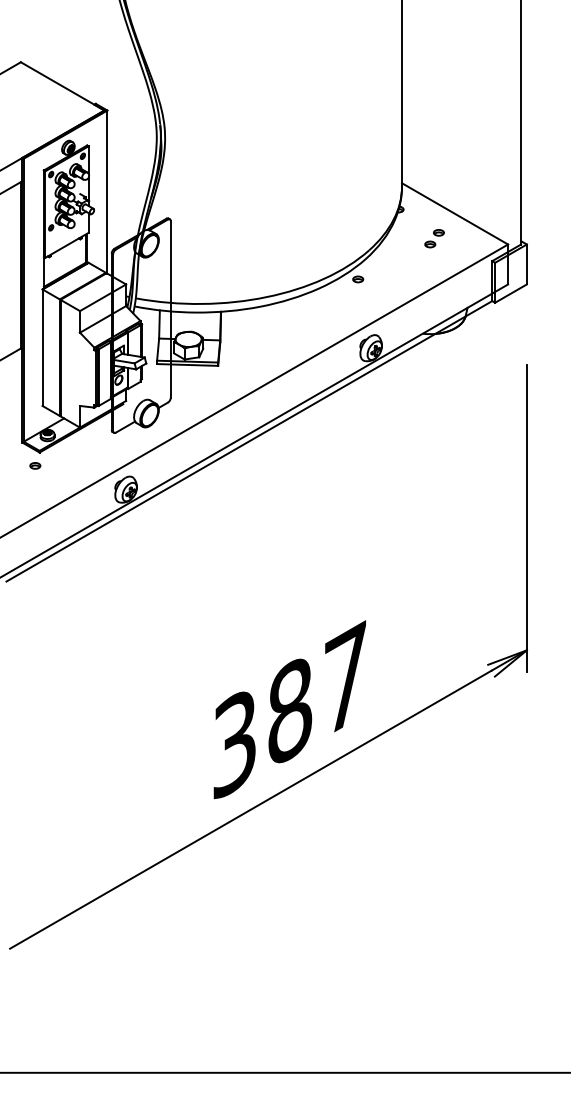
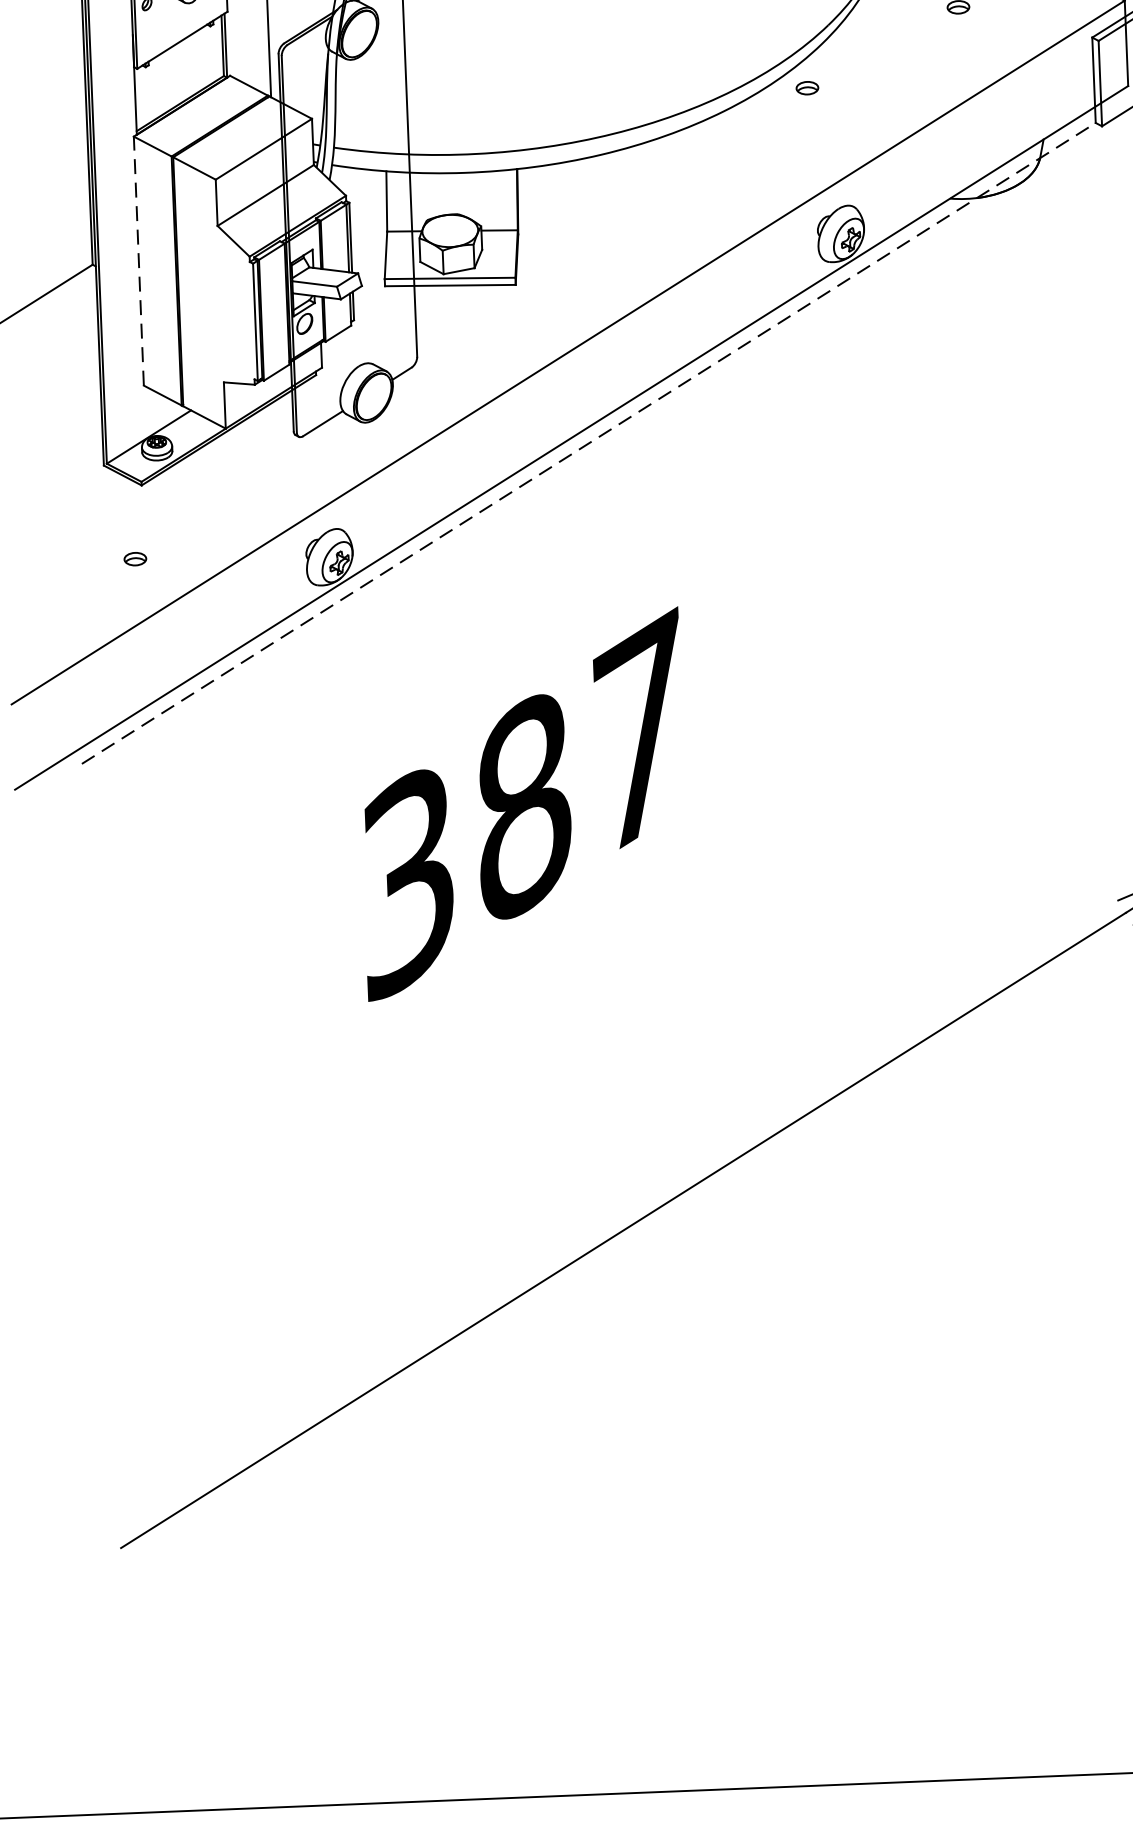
line: (42, 347) -> (138, 260), solid -> dashed
line: (249, 441) -> (589, 443), solid -> dashed
part: (35, 465) -> (135, 558), moved
text: (289, 709) -> (522, 803), moved

